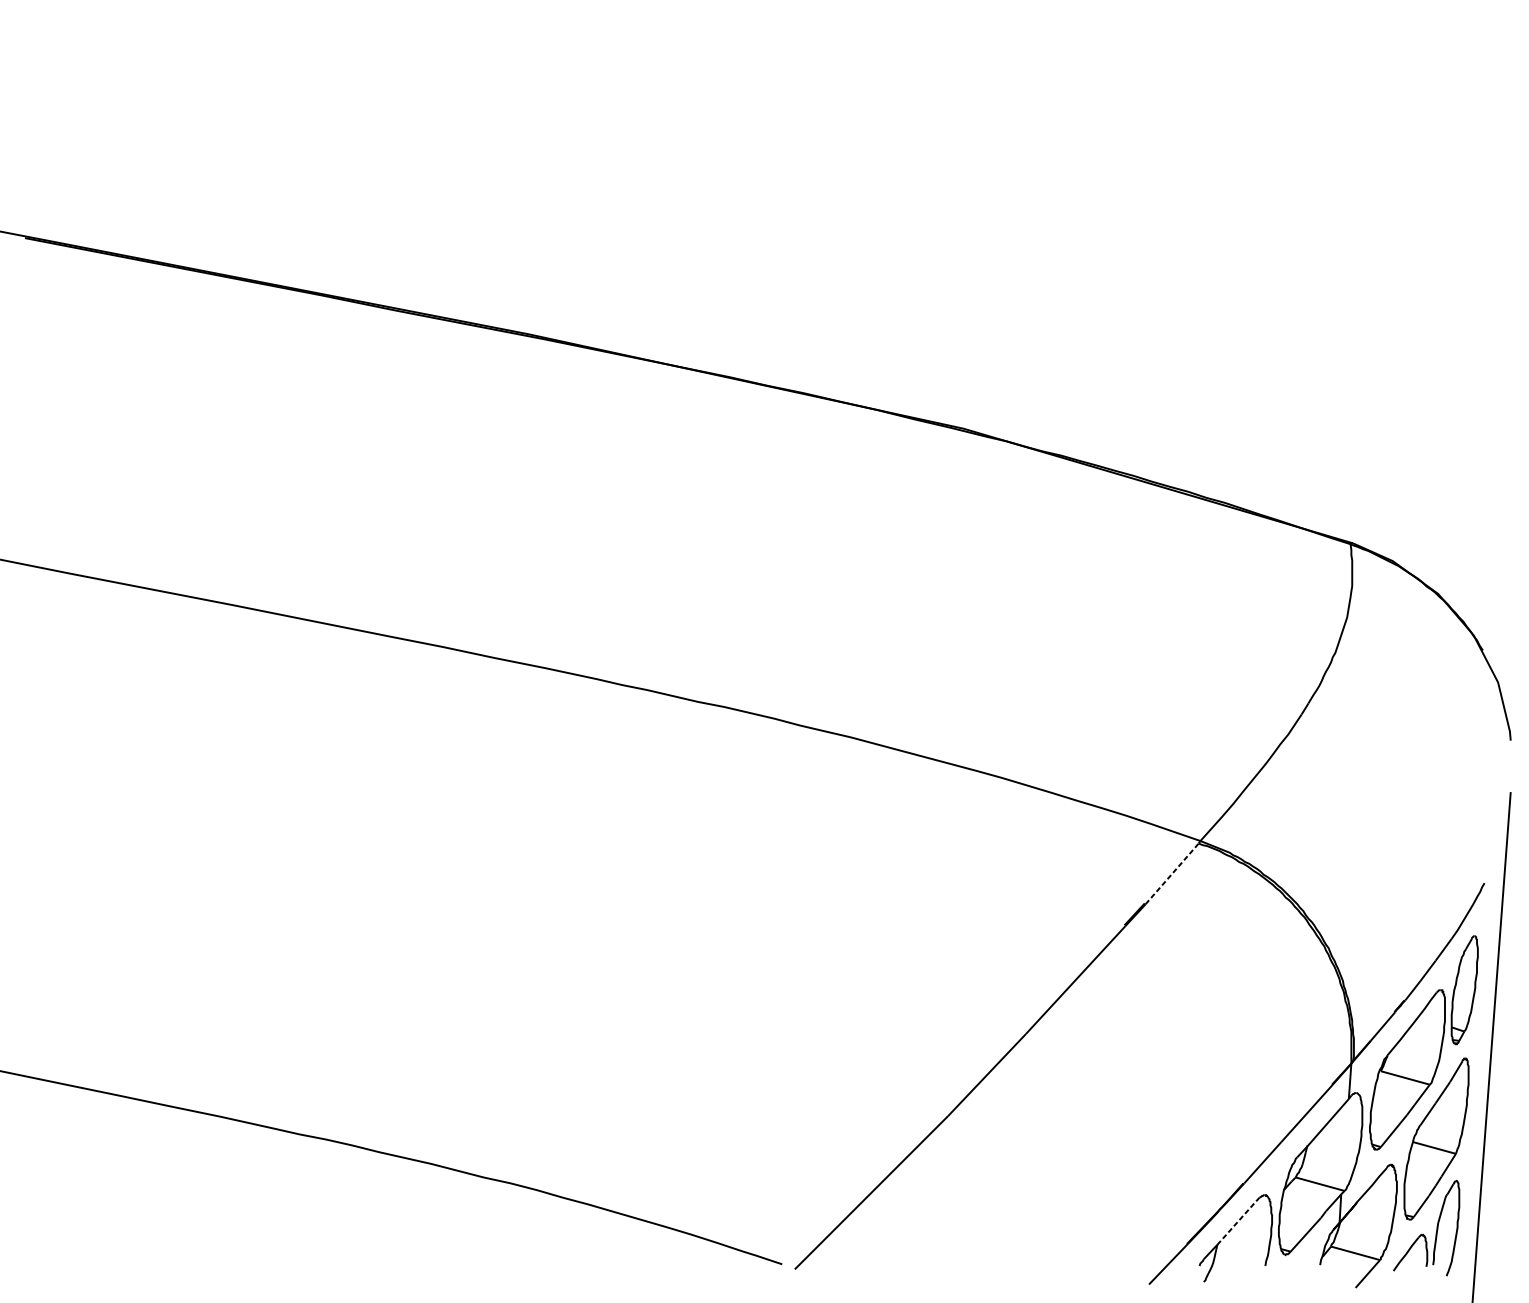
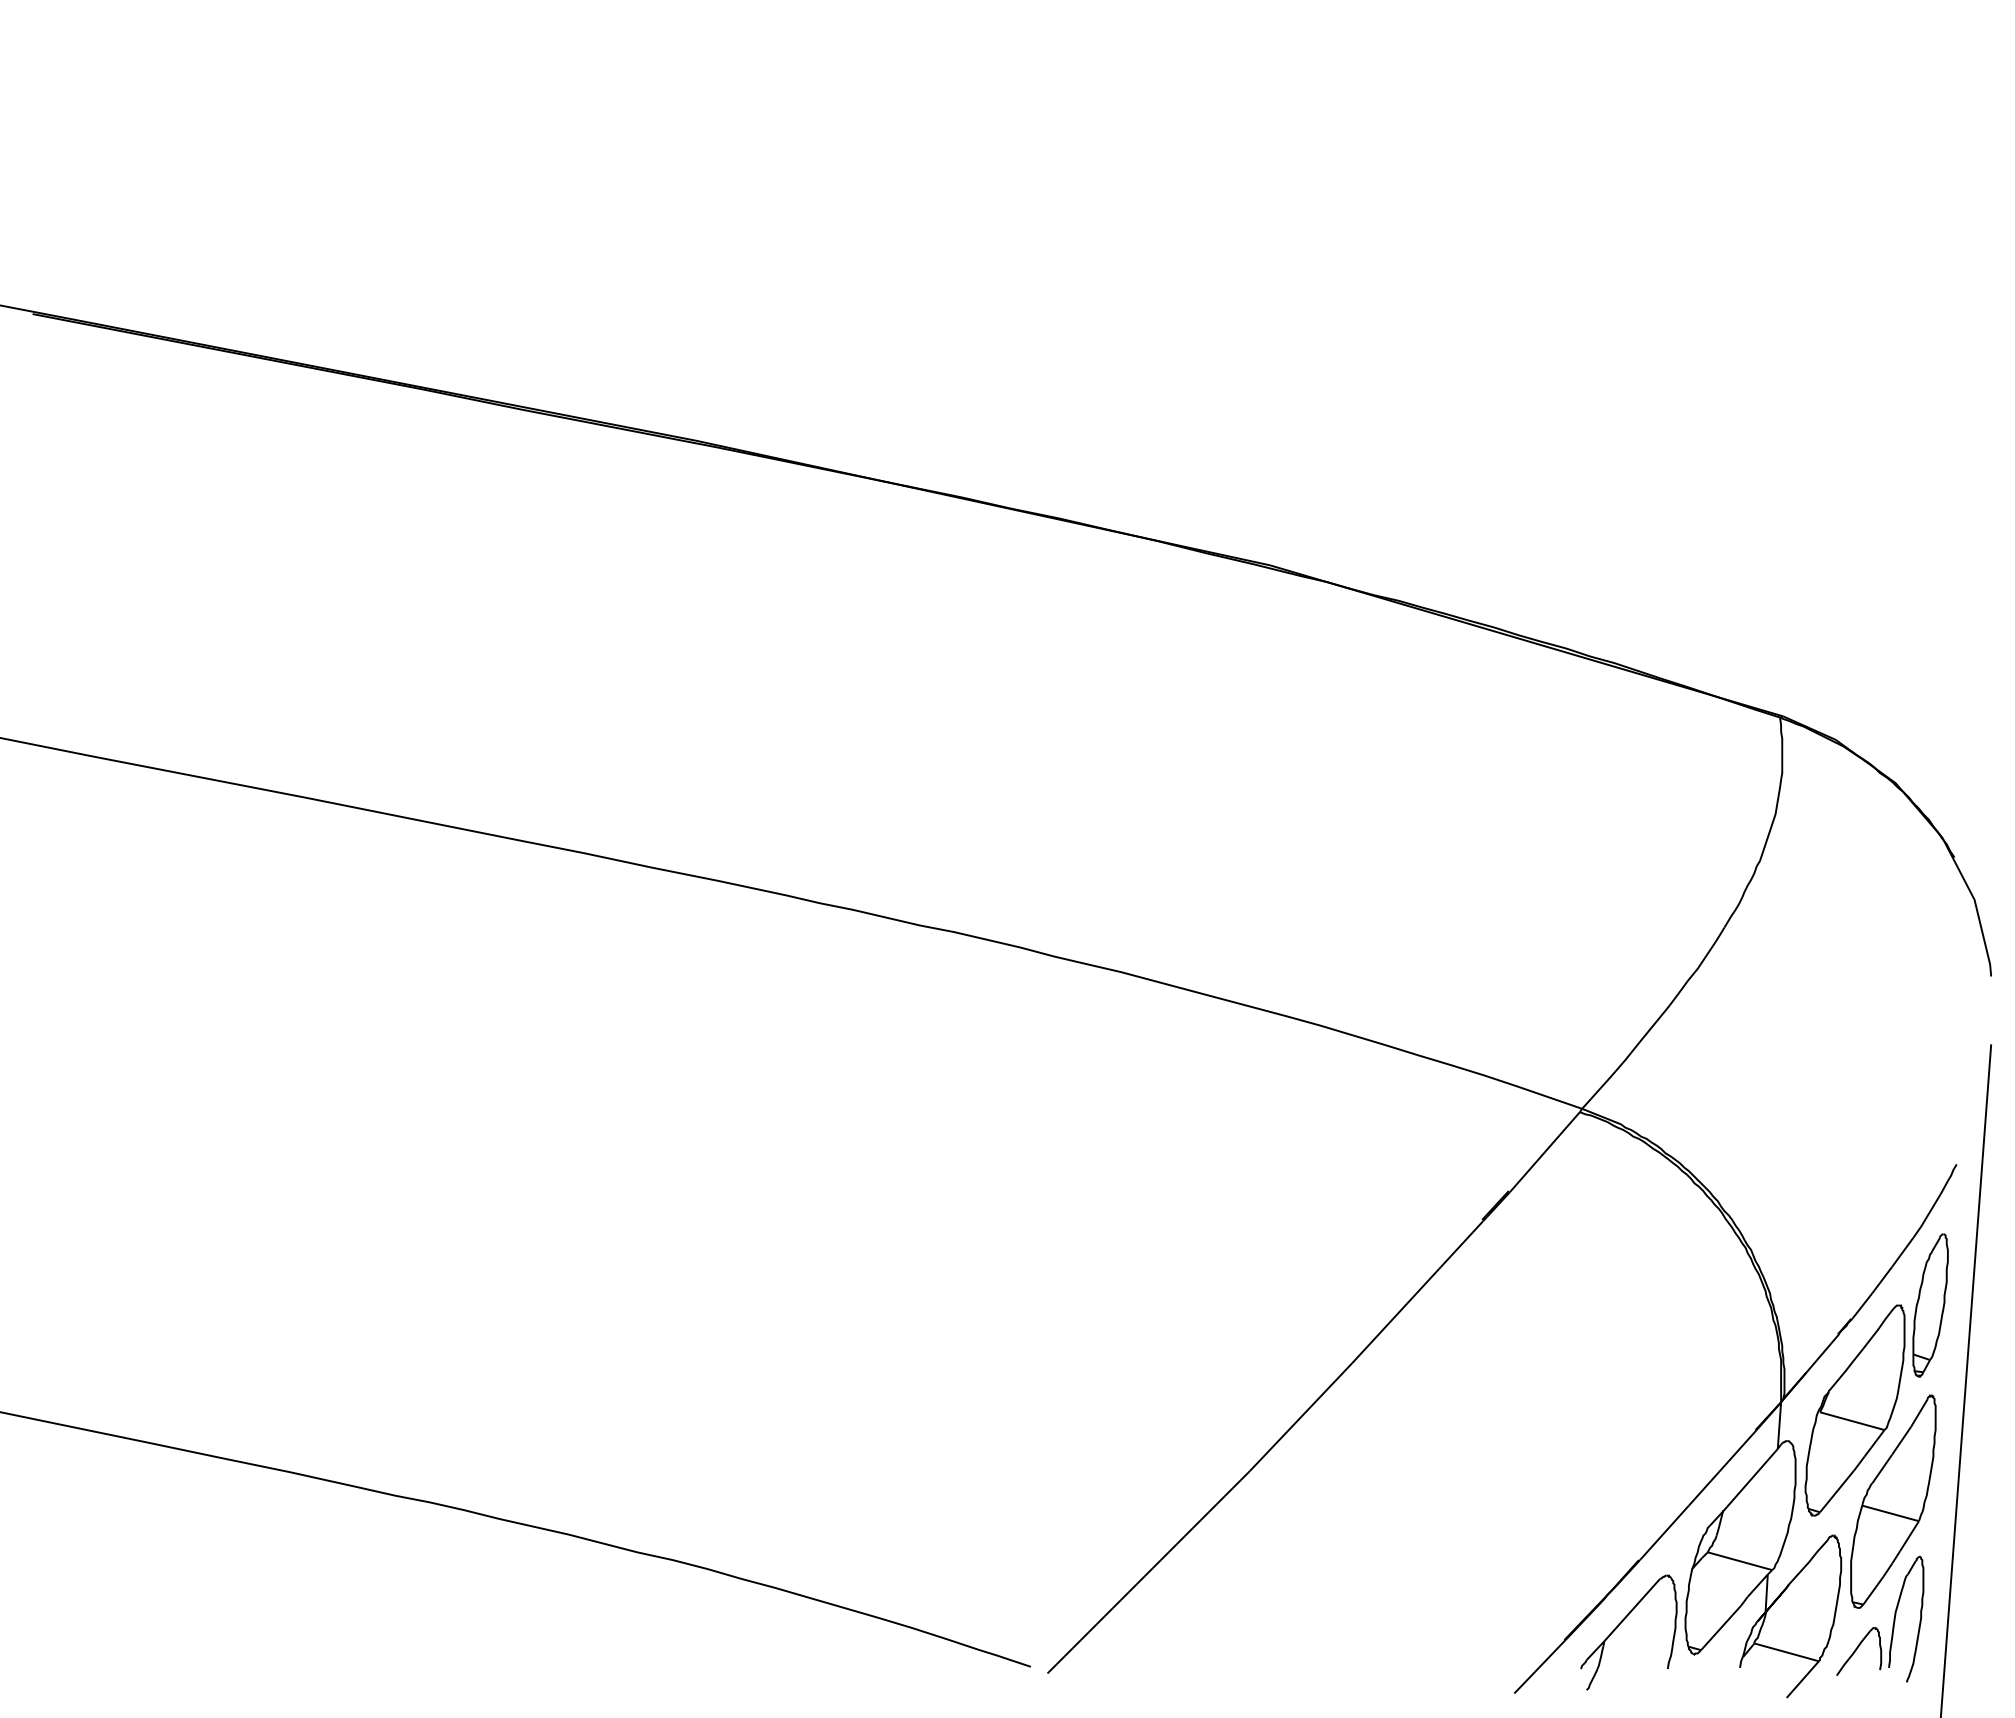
line: (1172, 873) -> (1545, 1151), dashed -> solid
line: (1238, 1221) -> (1632, 1610), dashed -> solid

